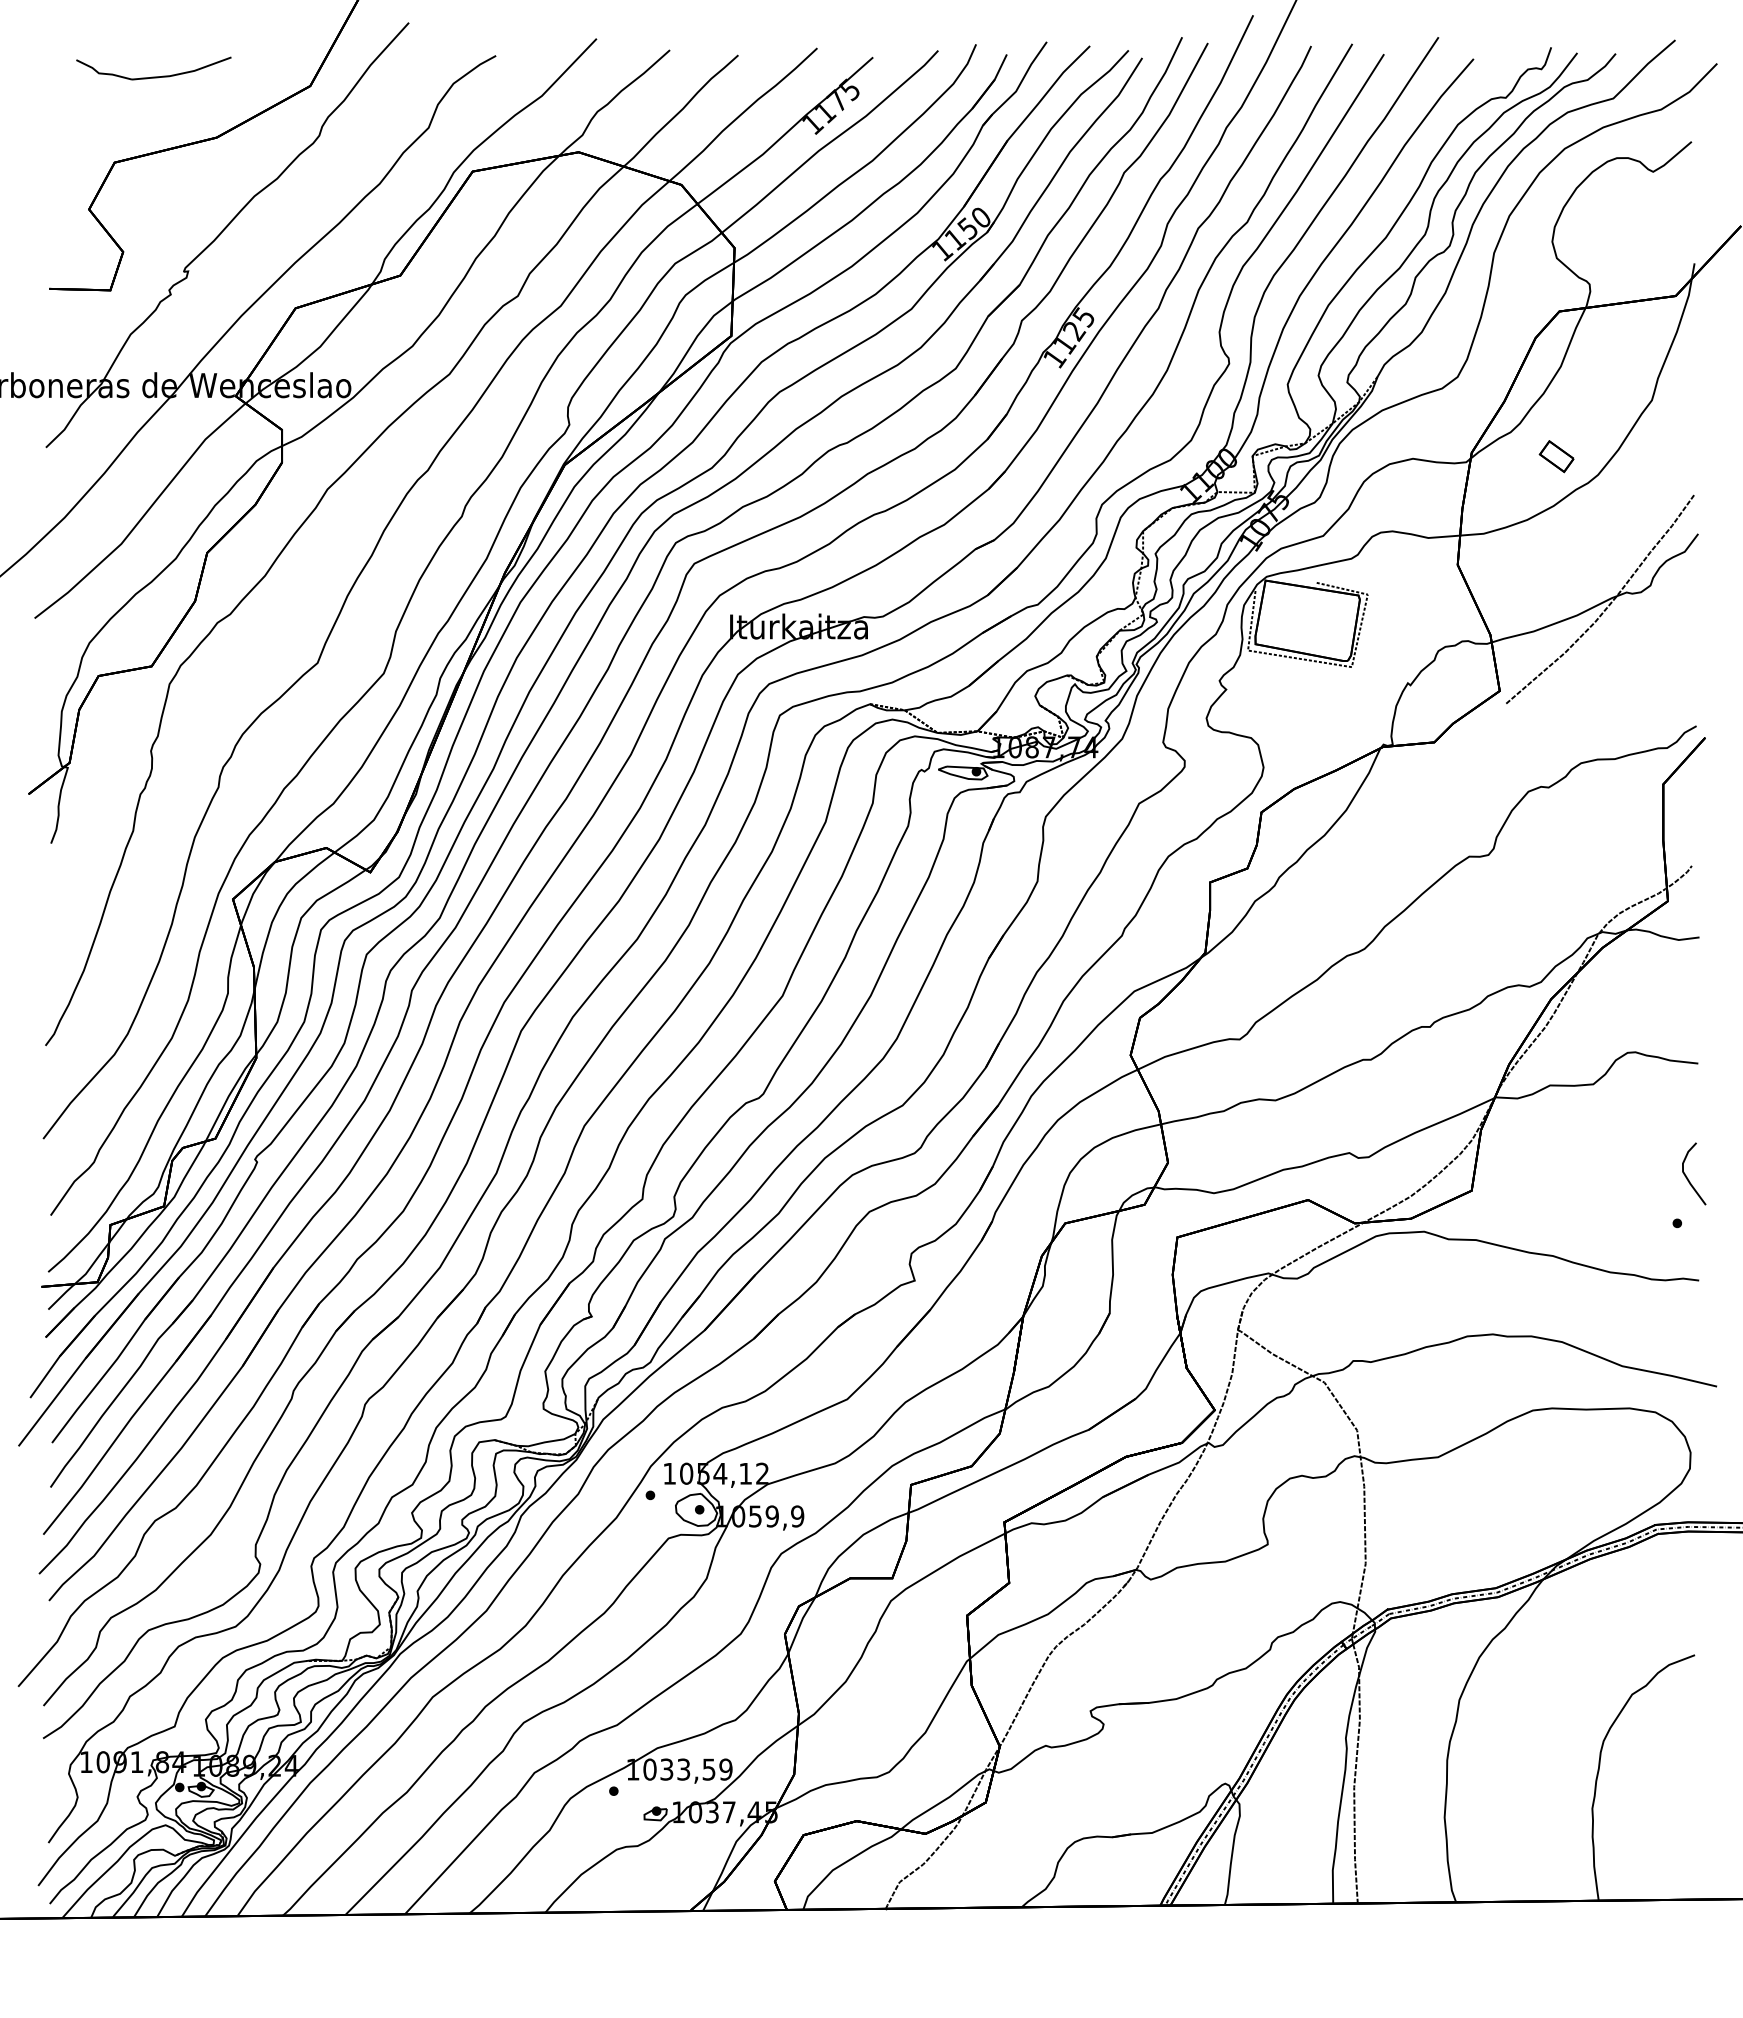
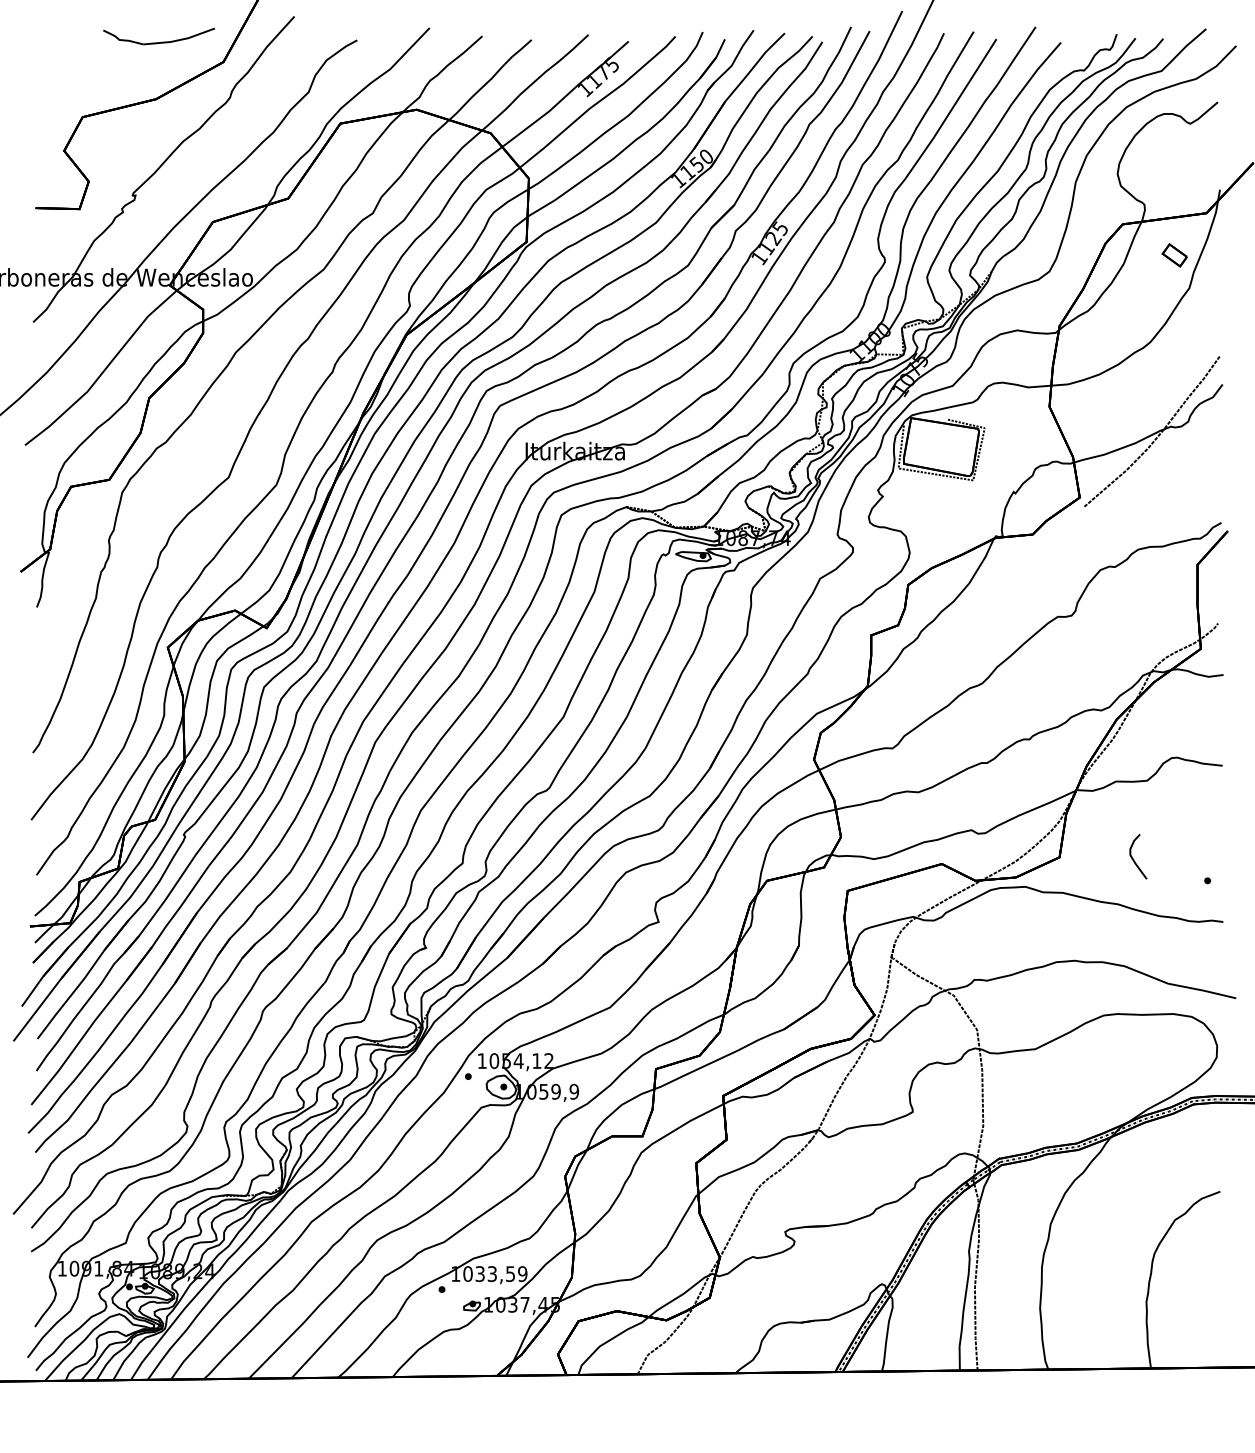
part: (153, 76) -> (158, 42), moved
part: (1556, 456) -> (1174, 255), moved
curve: (1688, 1178) -> (1134, 860), moved

